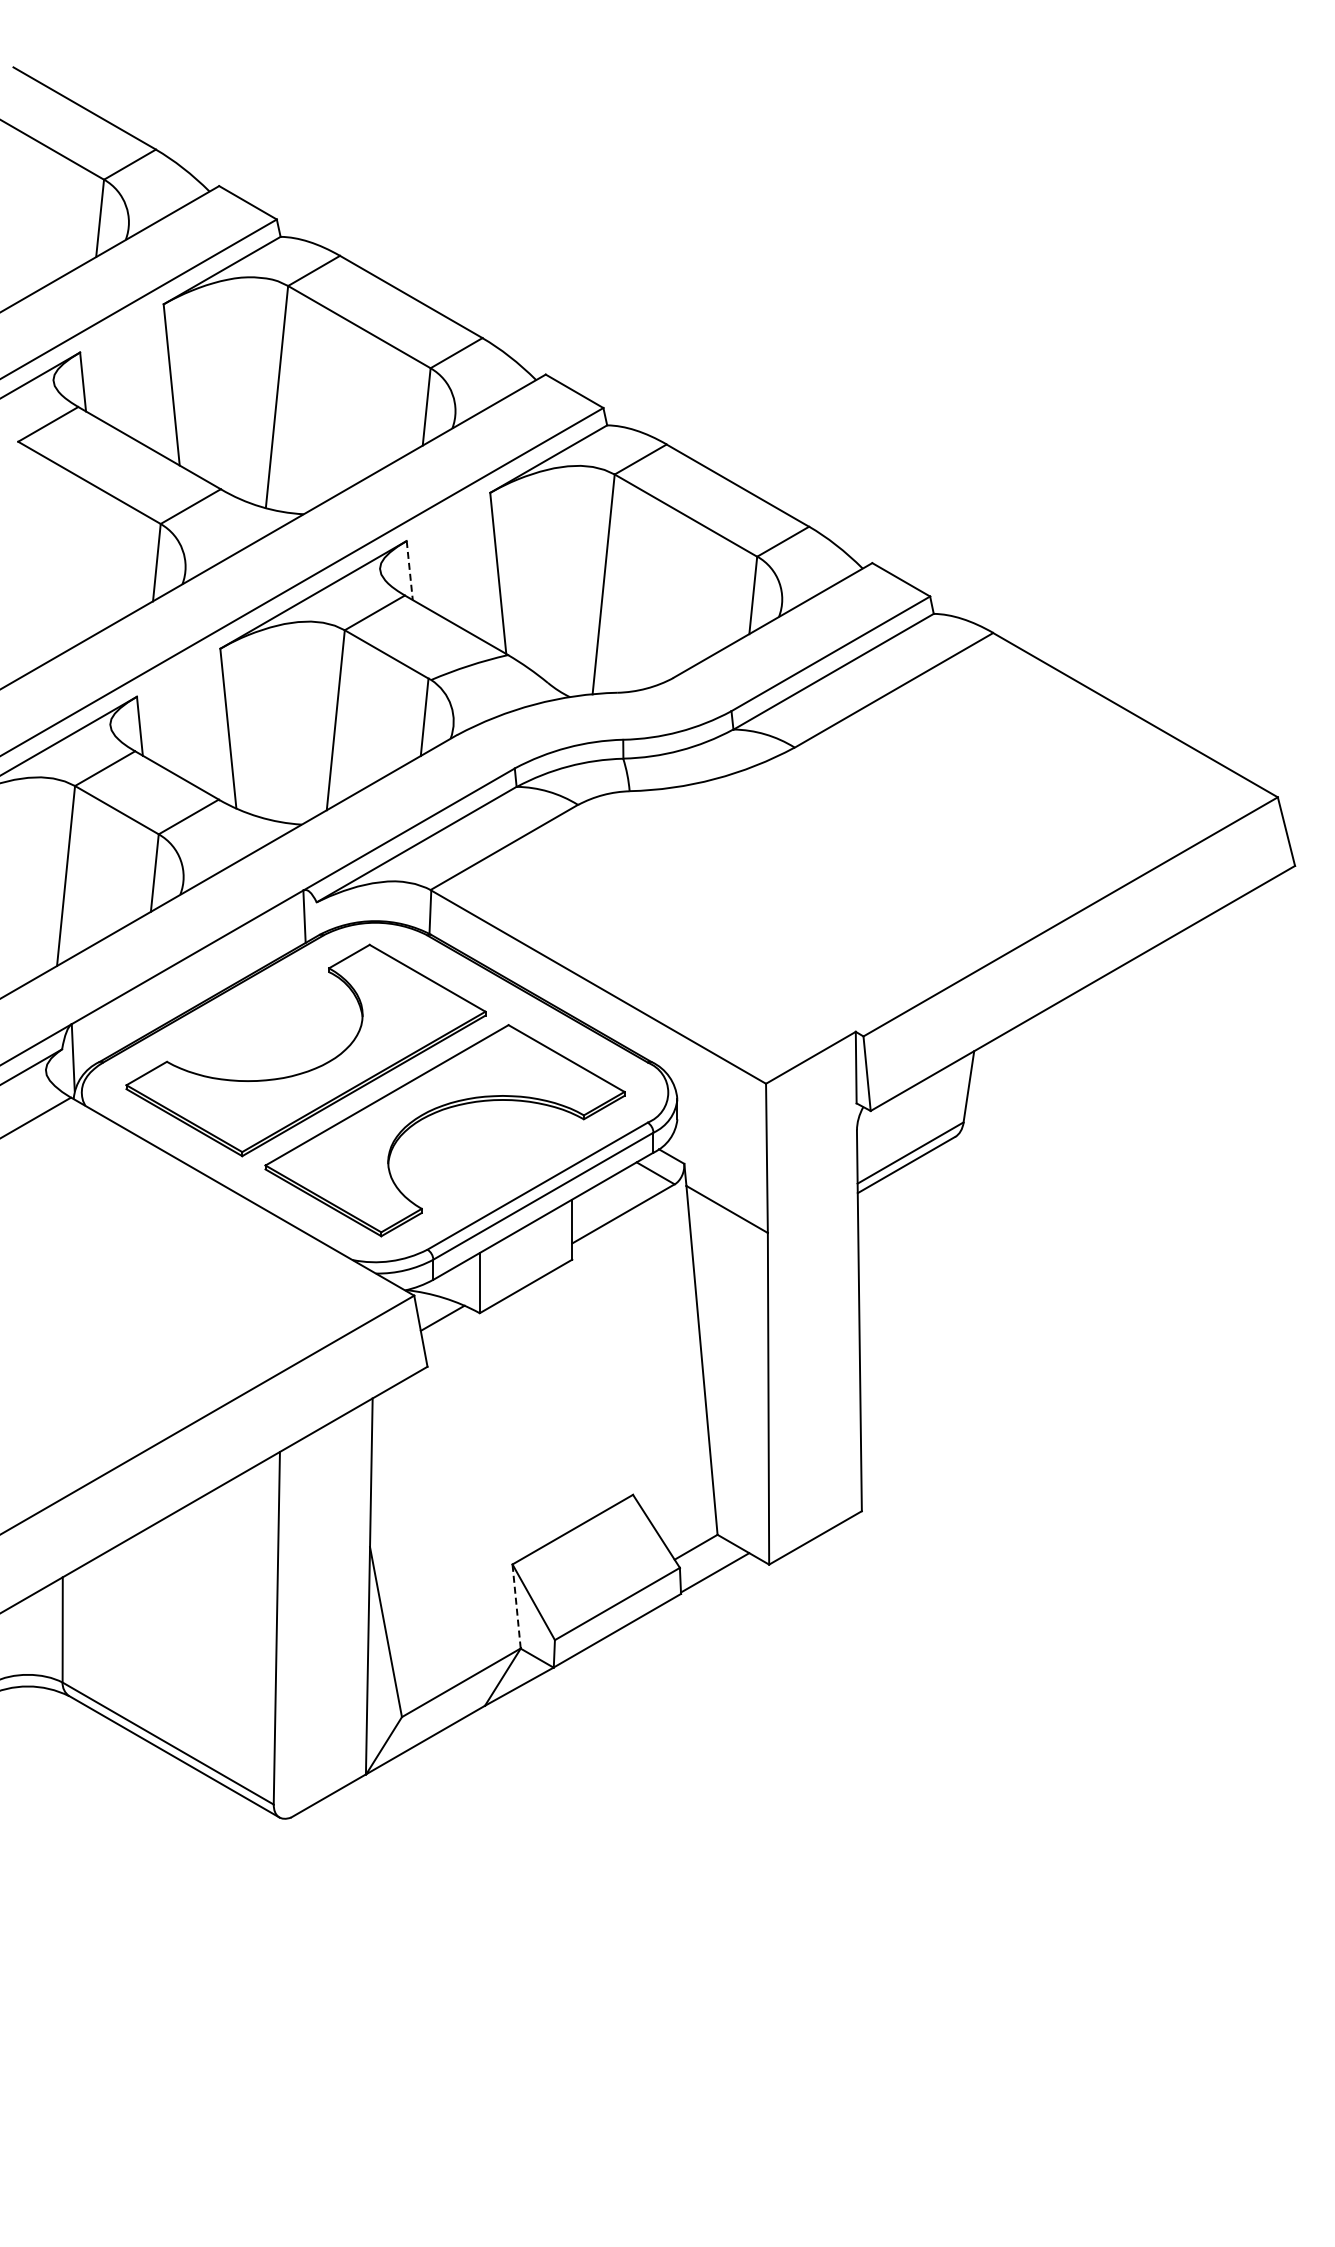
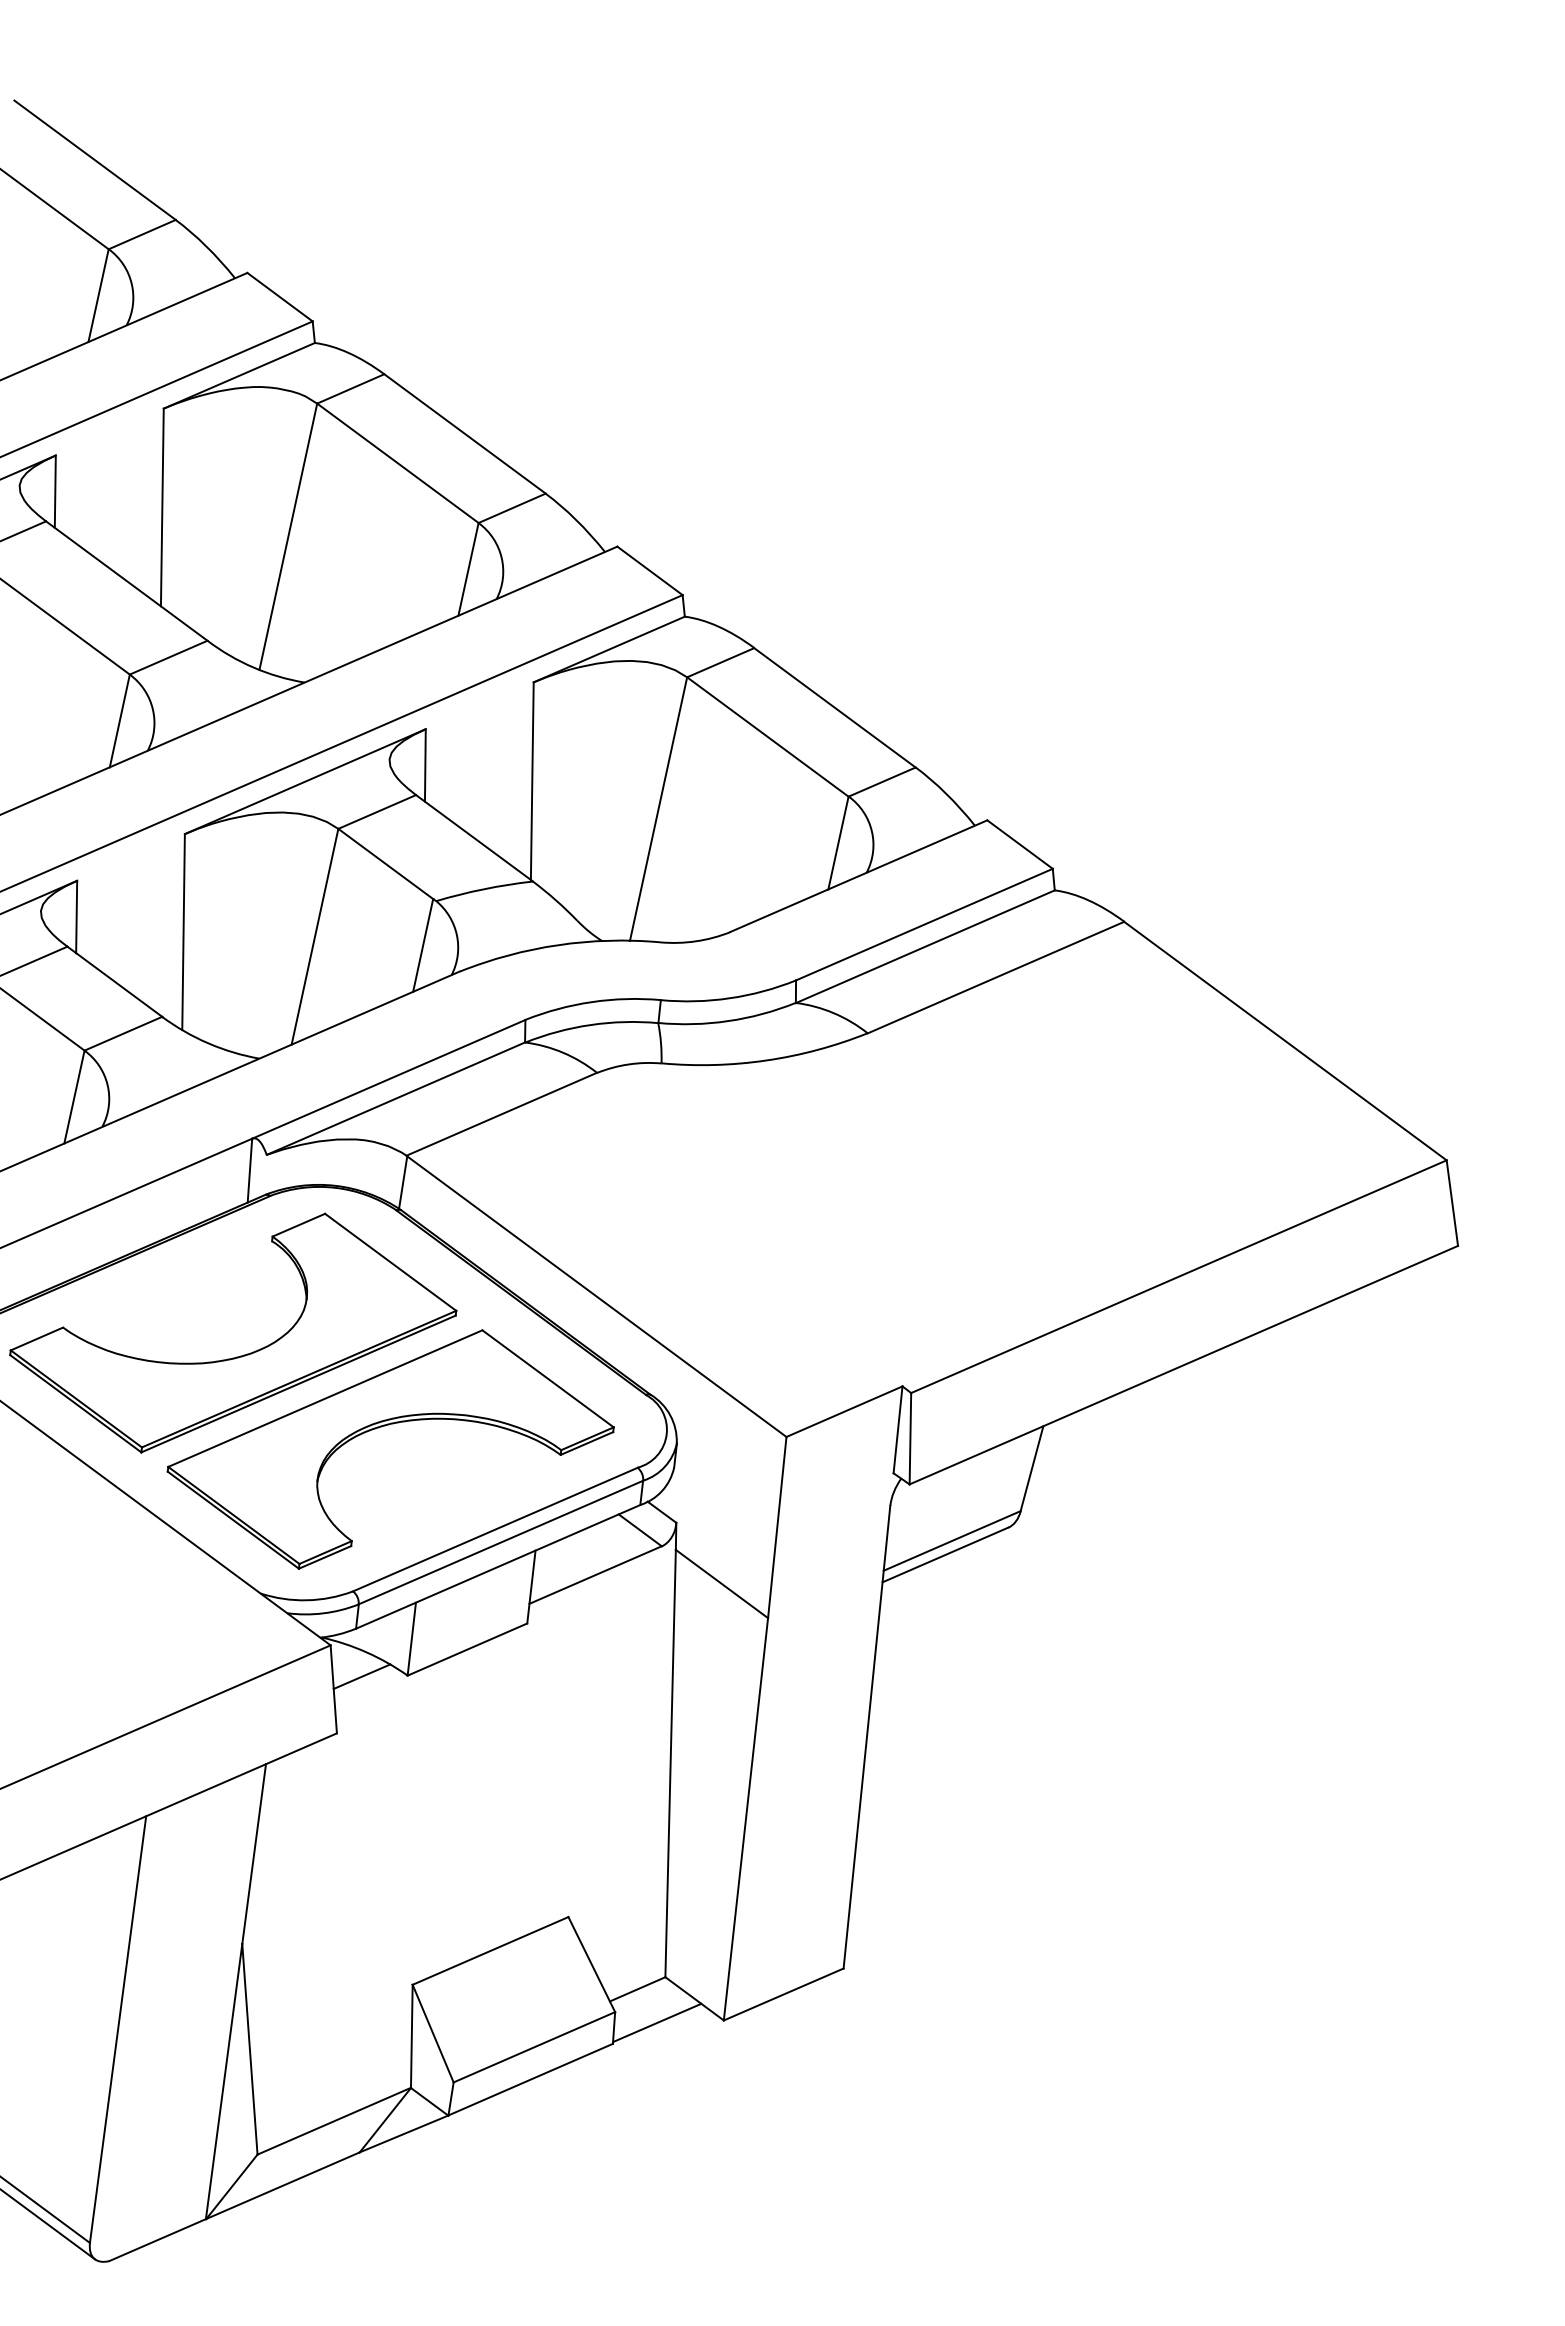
line: (409, 570) -> (425, 765), dashed -> solid
line: (516, 1605) -> (411, 2035), dashed -> solid

